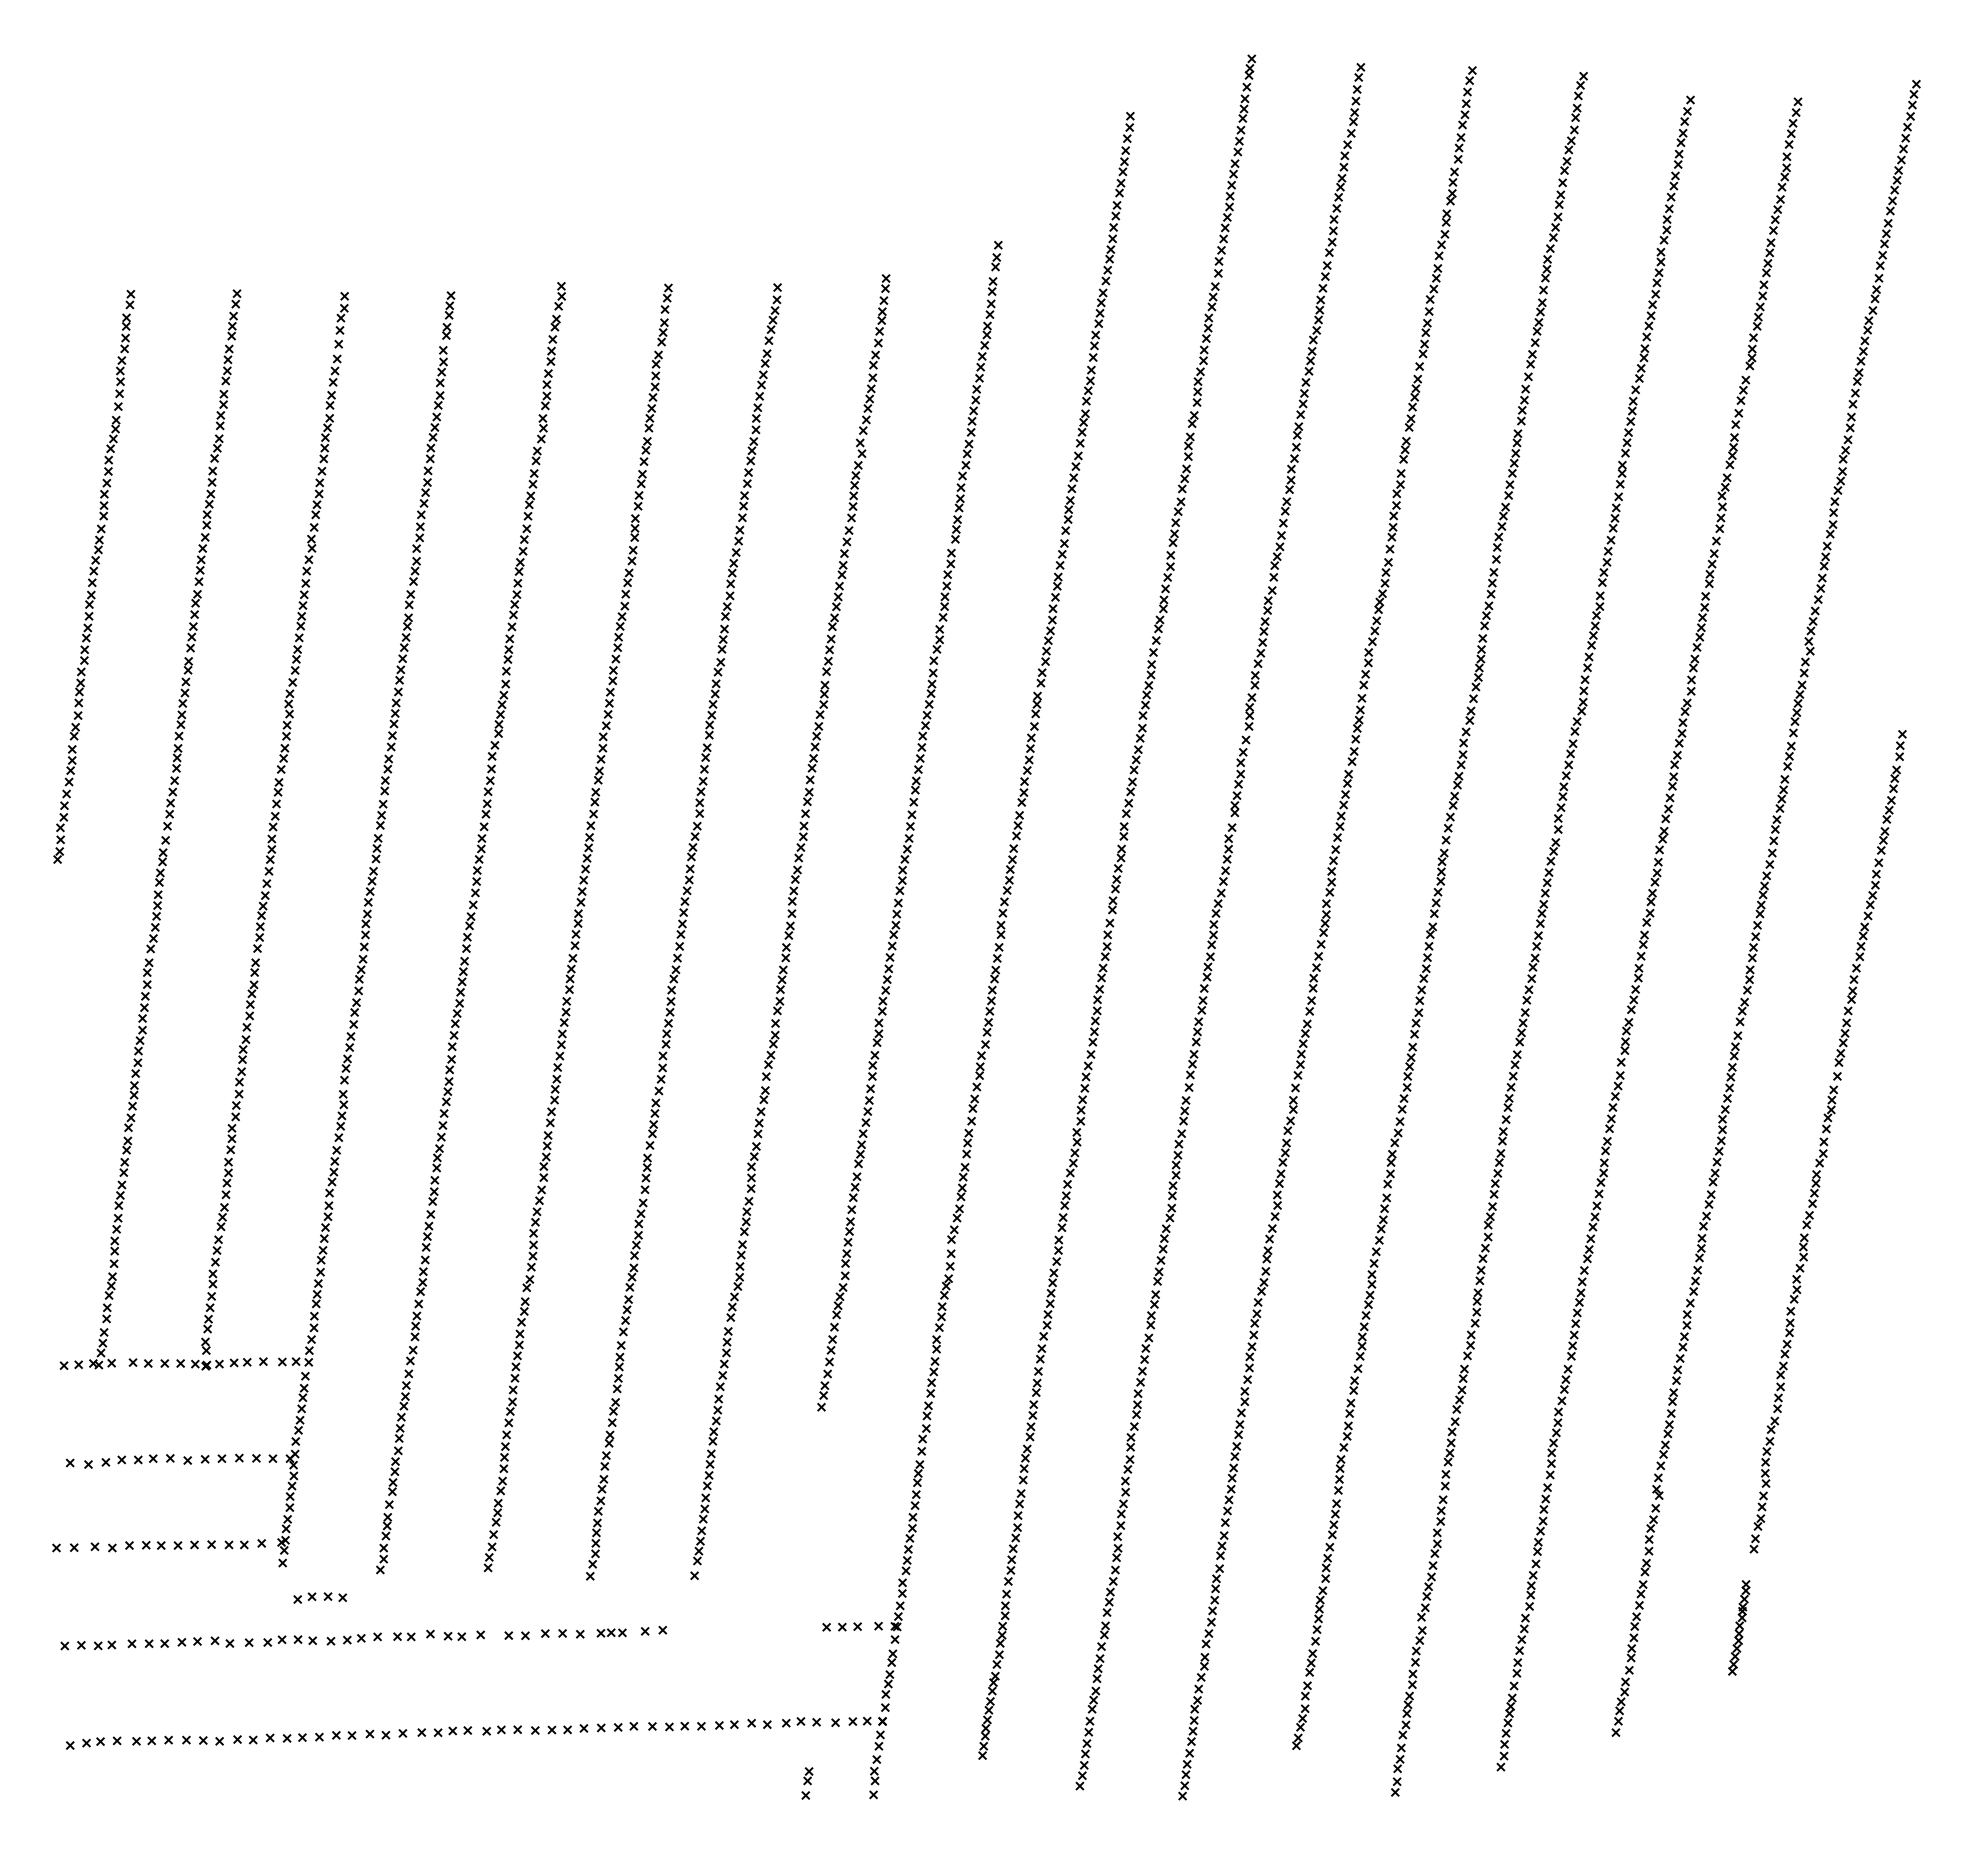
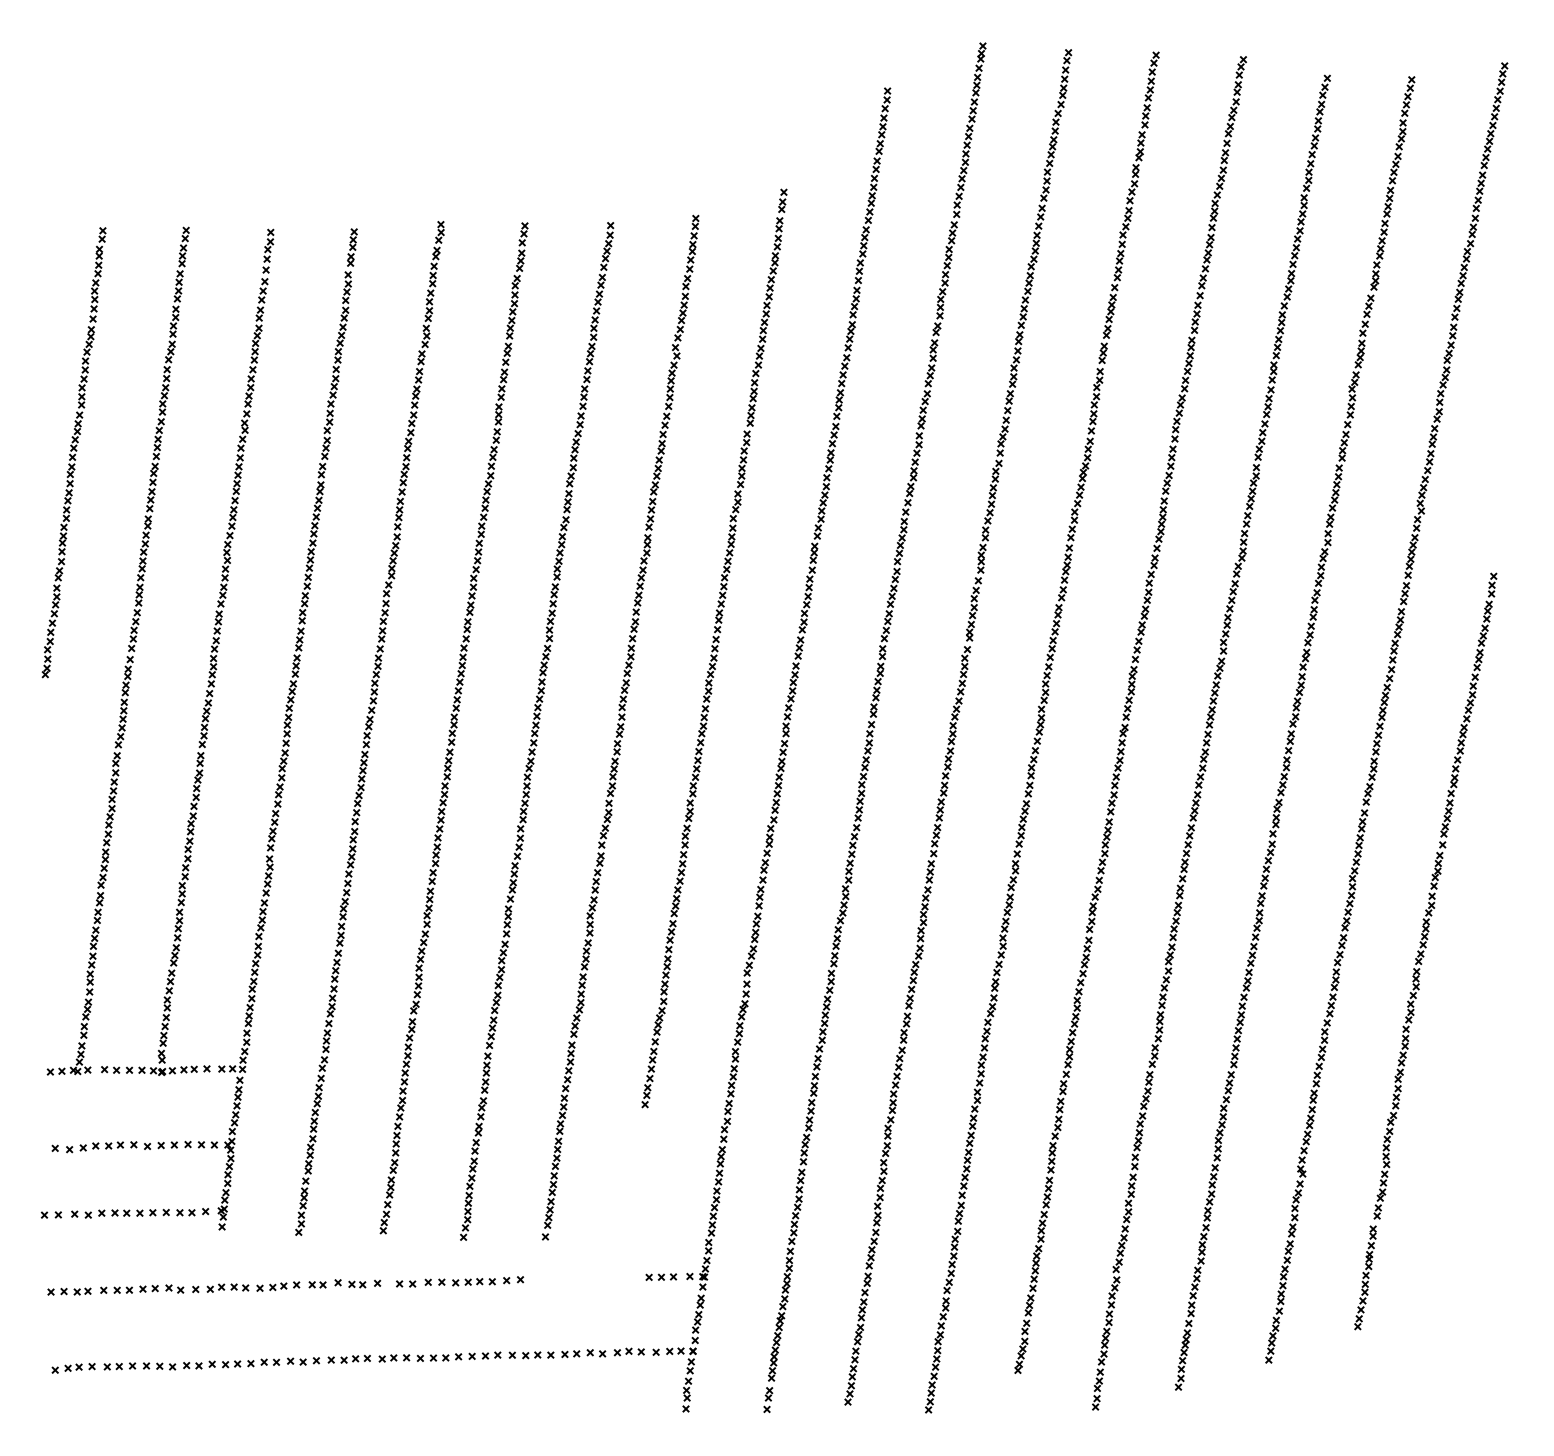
part: (319, 1597) -> (250, 1254), removed
part: (1739, 1627) -> (1365, 1277), size x1.43
part: (611, 1632) -> (480, 1281), size x1.43
part: (807, 1783) -> (768, 1400), moved

